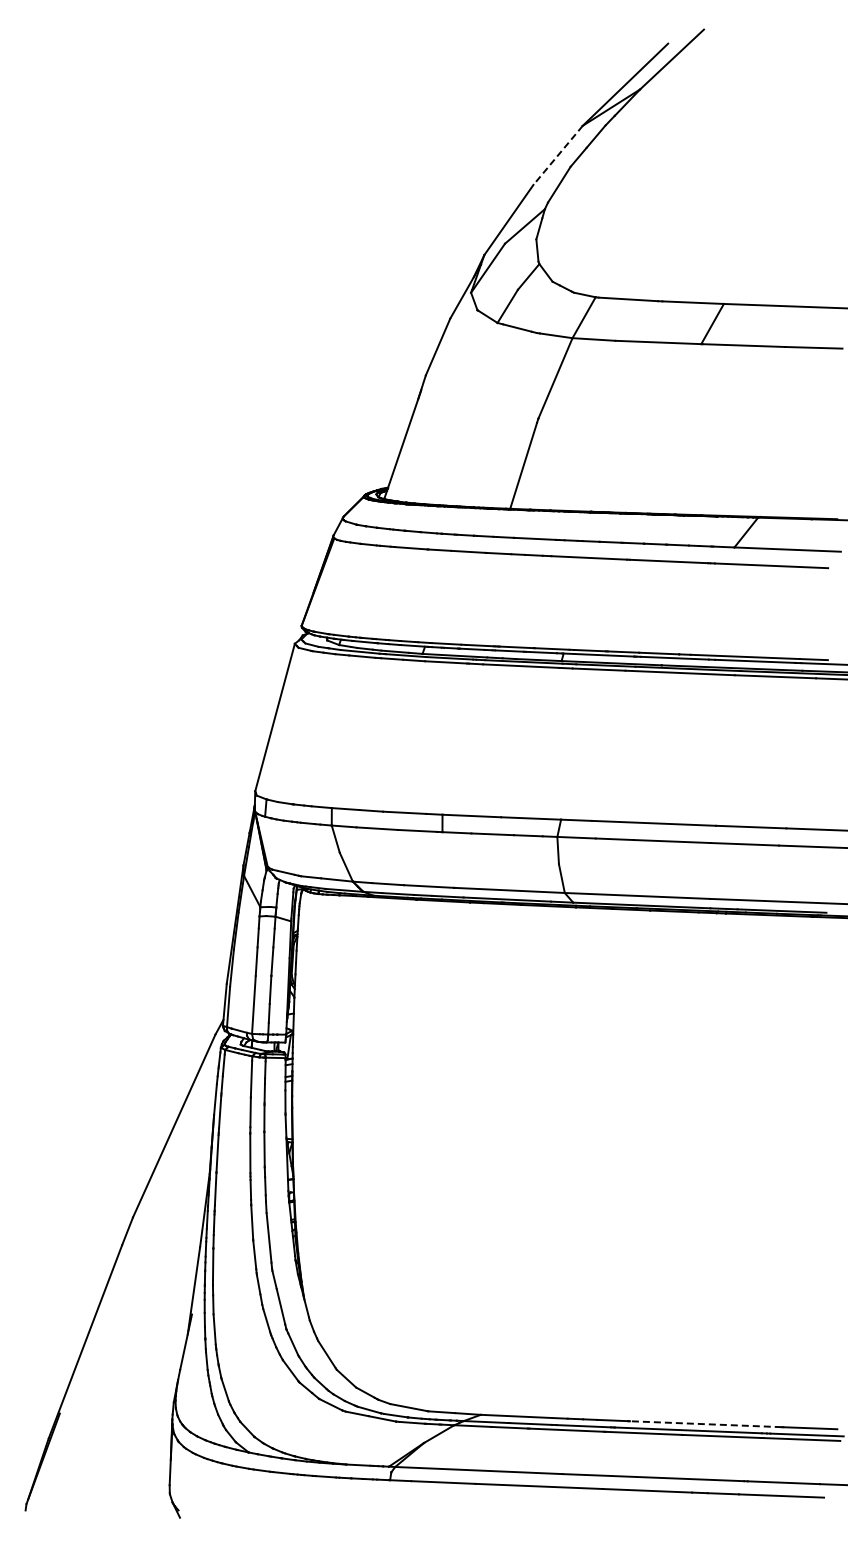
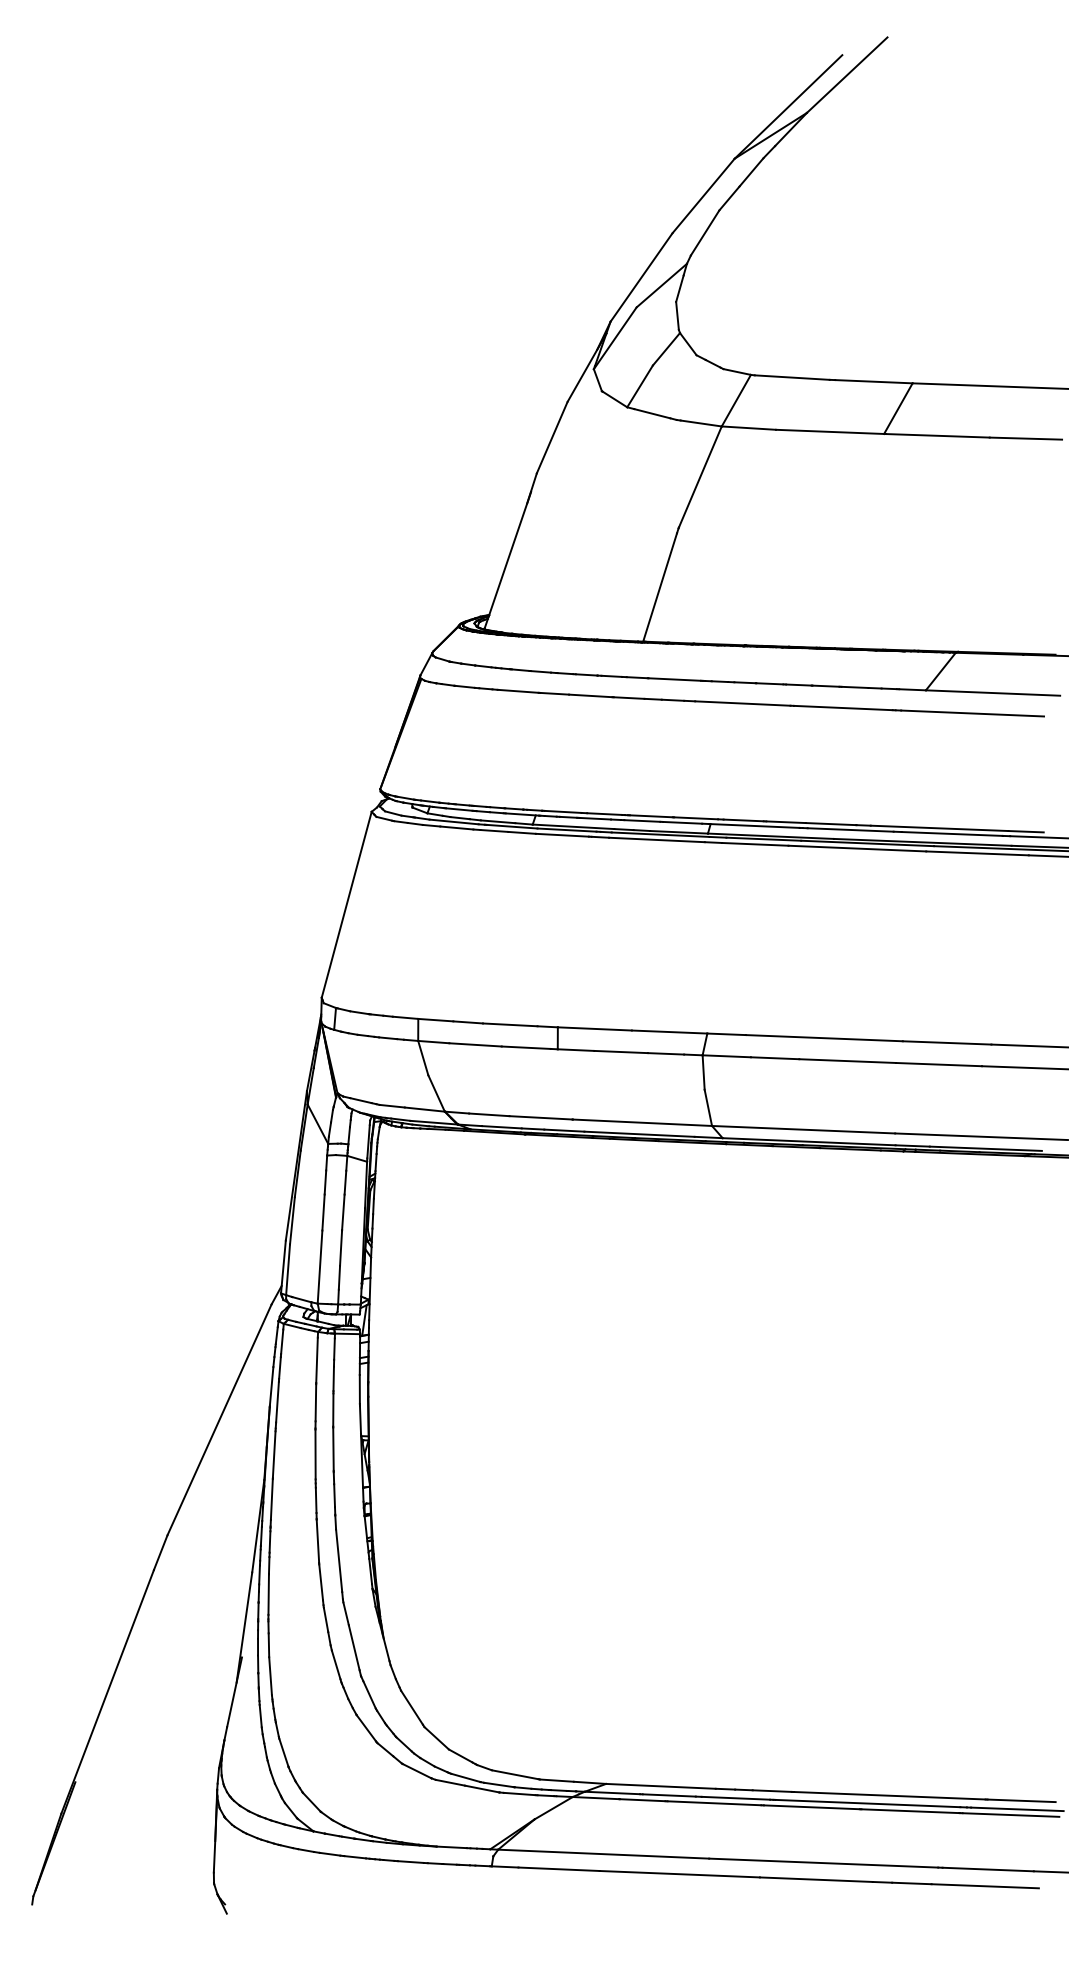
line: (558, 155) -> (704, 196), dashed -> solid
line: (705, 1424) -> (889, 1796), dashed -> solid

